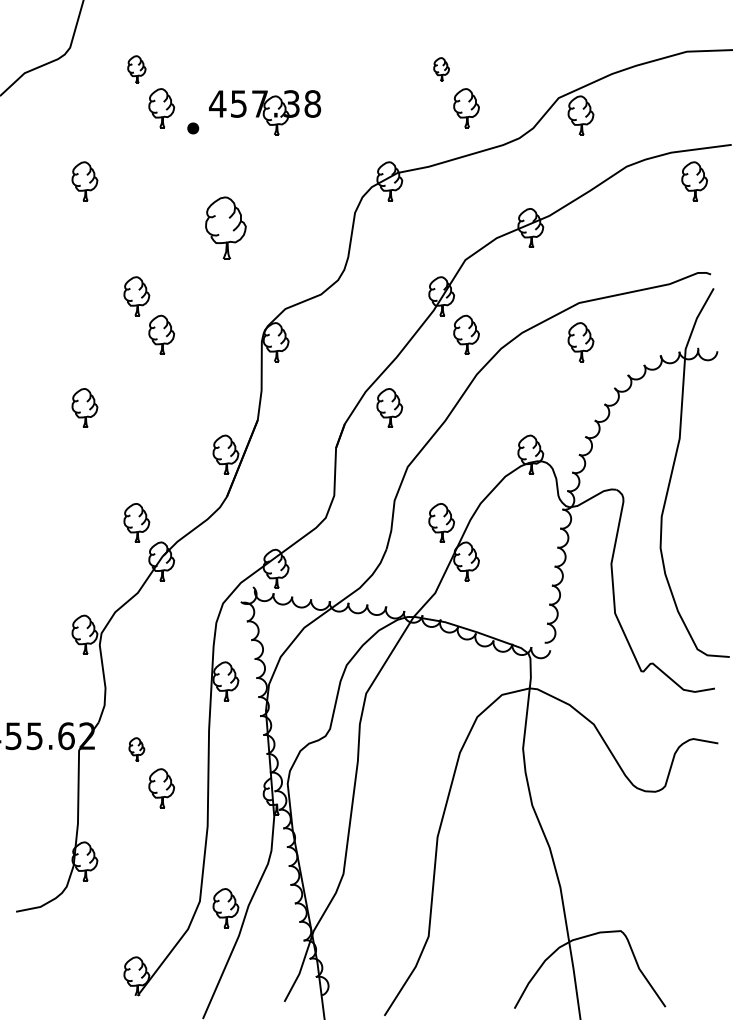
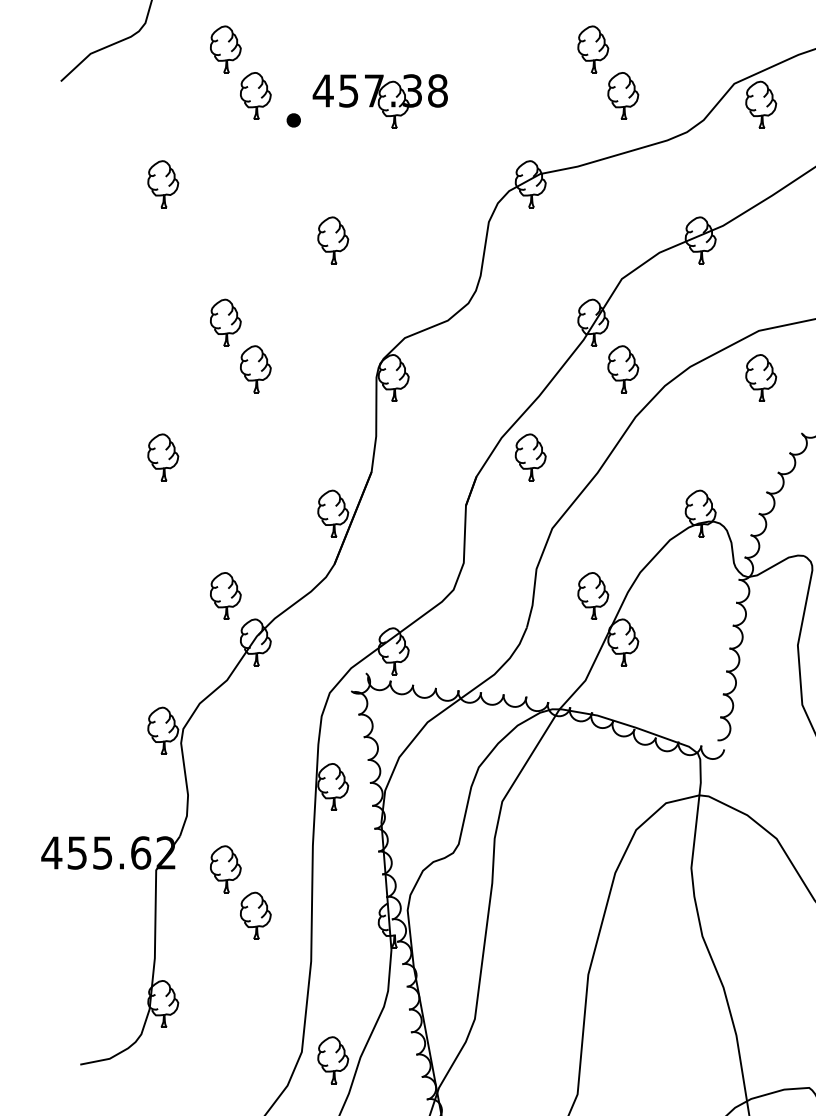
part: (136, 69) -> (225, 49), size x1.43
part: (441, 69) -> (593, 49), size x1.67
part: (225, 227) -> (332, 239), size x0.62
part: (136, 749) -> (225, 869), size x1.67

